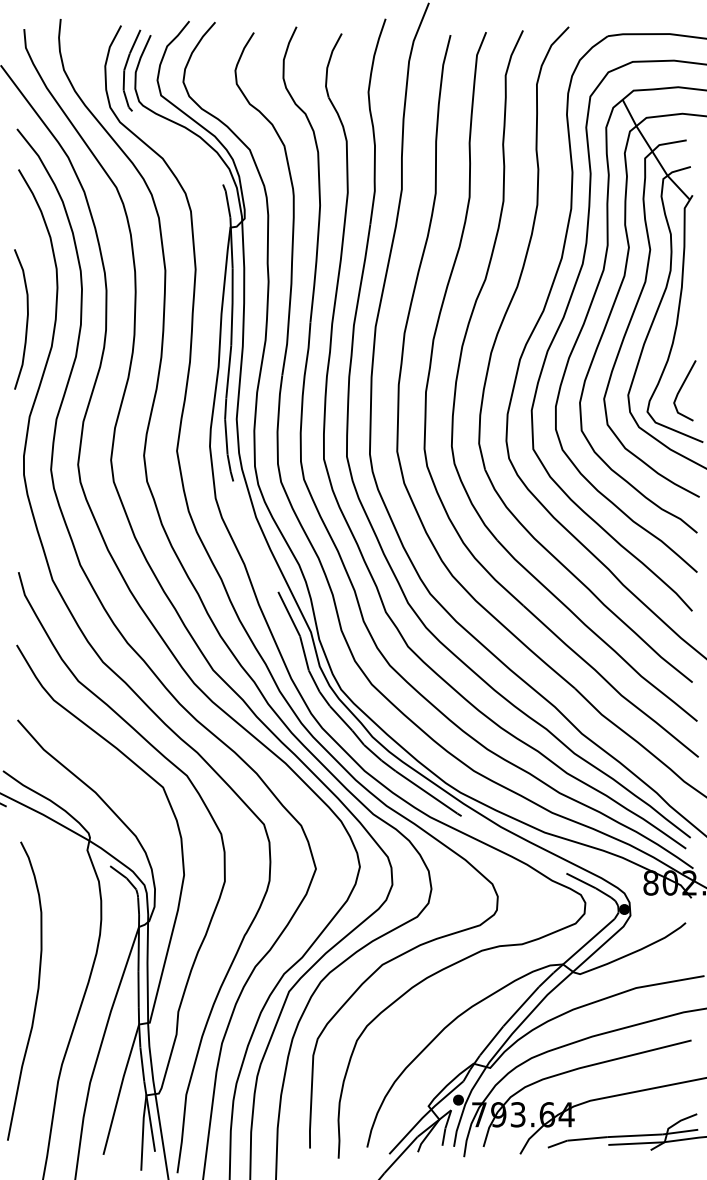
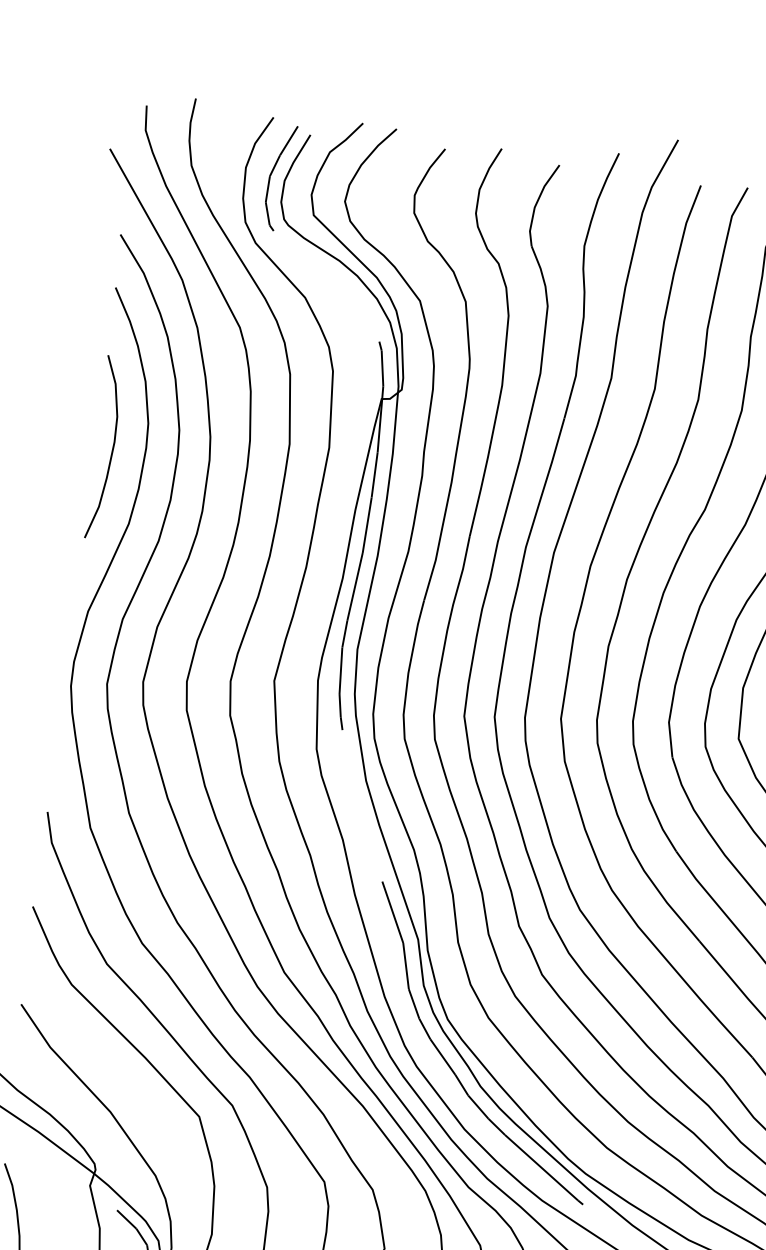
curve: (26, 319) -> (111, 448), moved

